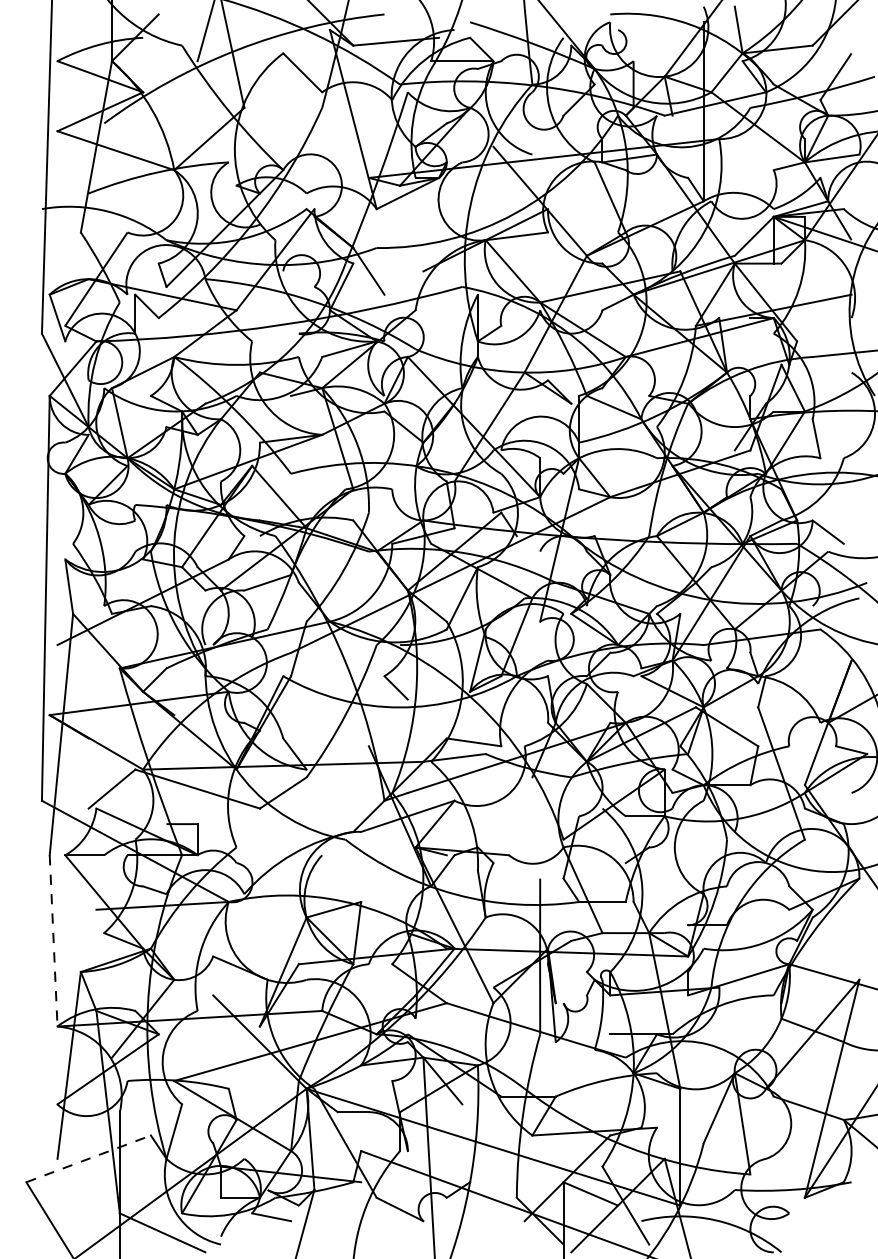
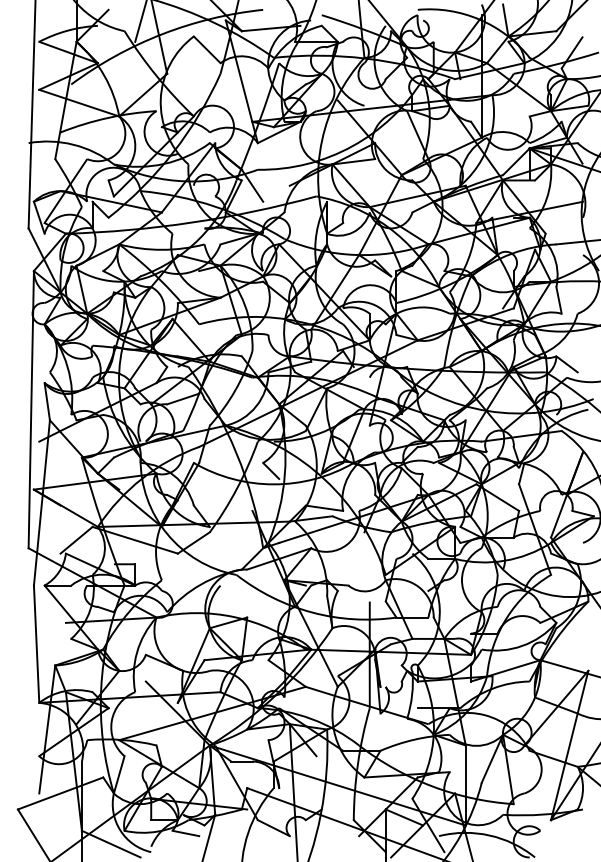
line: (53, 941) -> (36, 644), dashed -> solid
line: (88, 1158) -> (60, 793), dashed -> solid

